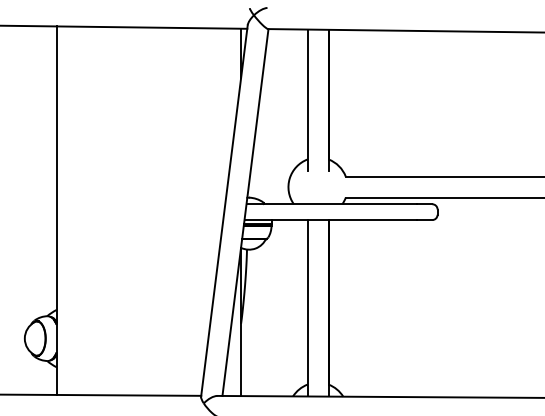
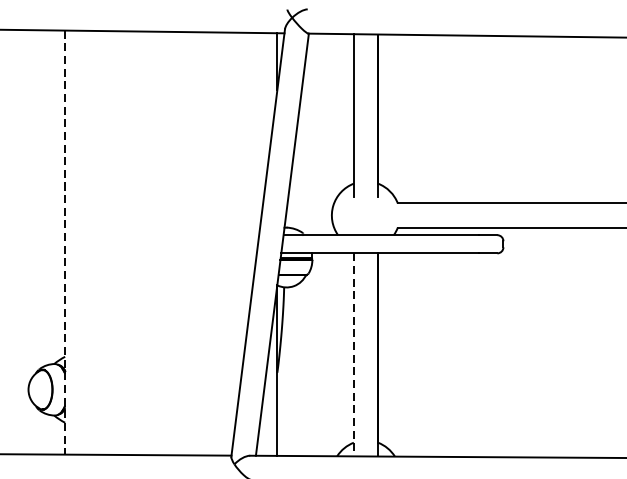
line: (56, 211) -> (64, 243), solid -> dashed
line: (307, 308) -> (353, 355), solid -> dashed

